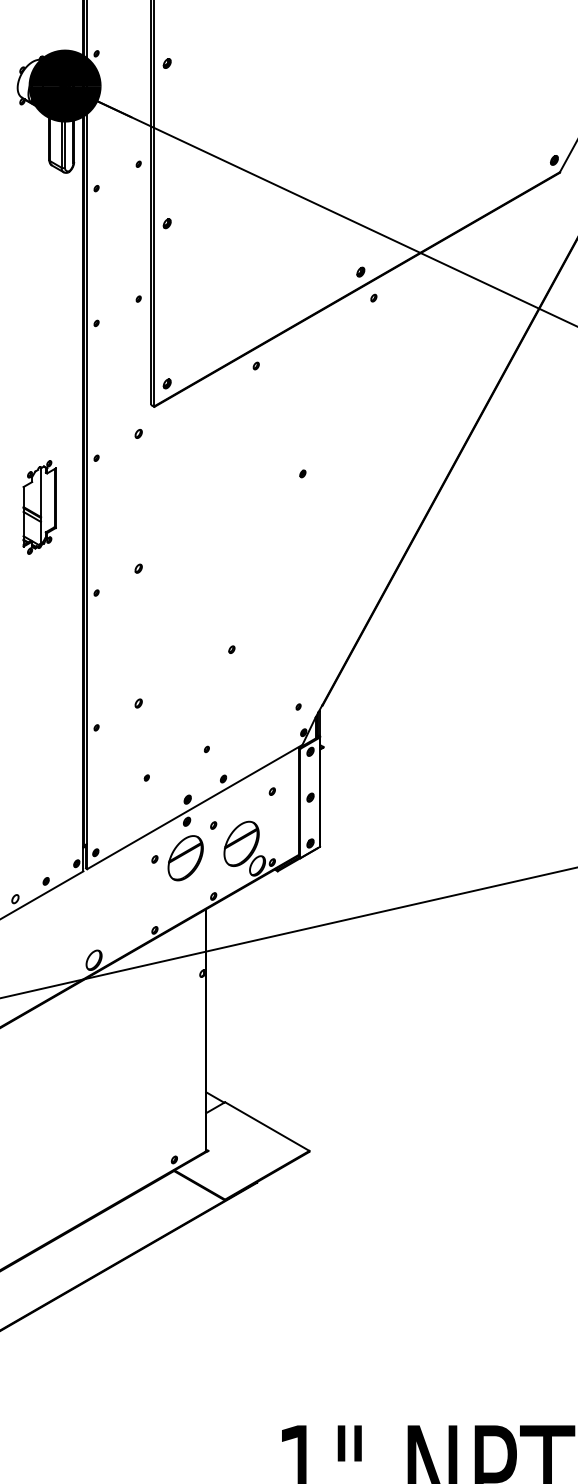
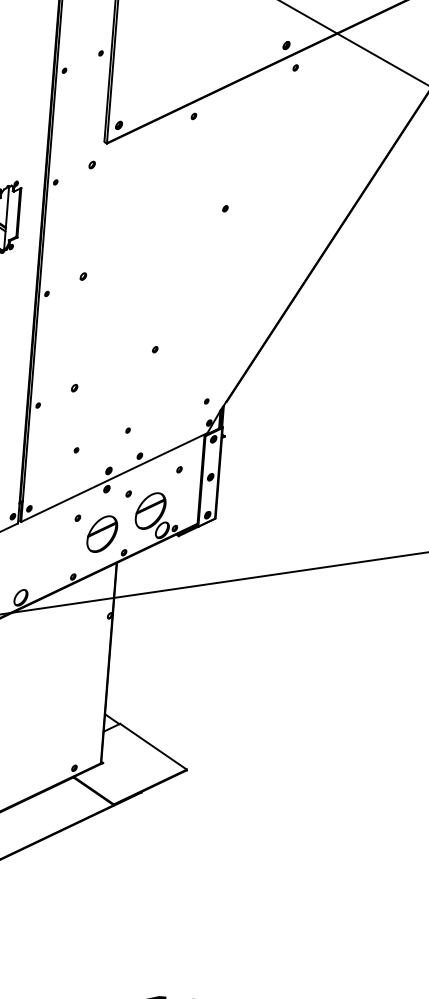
part: (185, 858) -> (102, 534), moved

